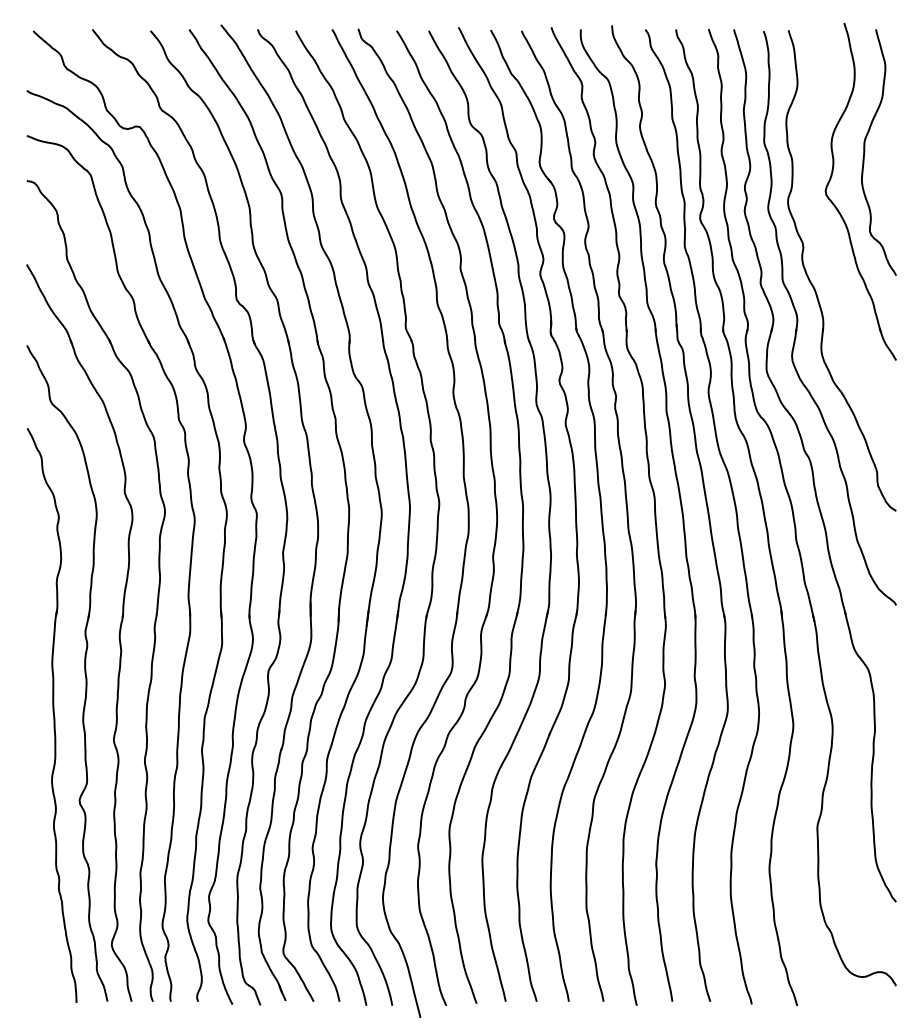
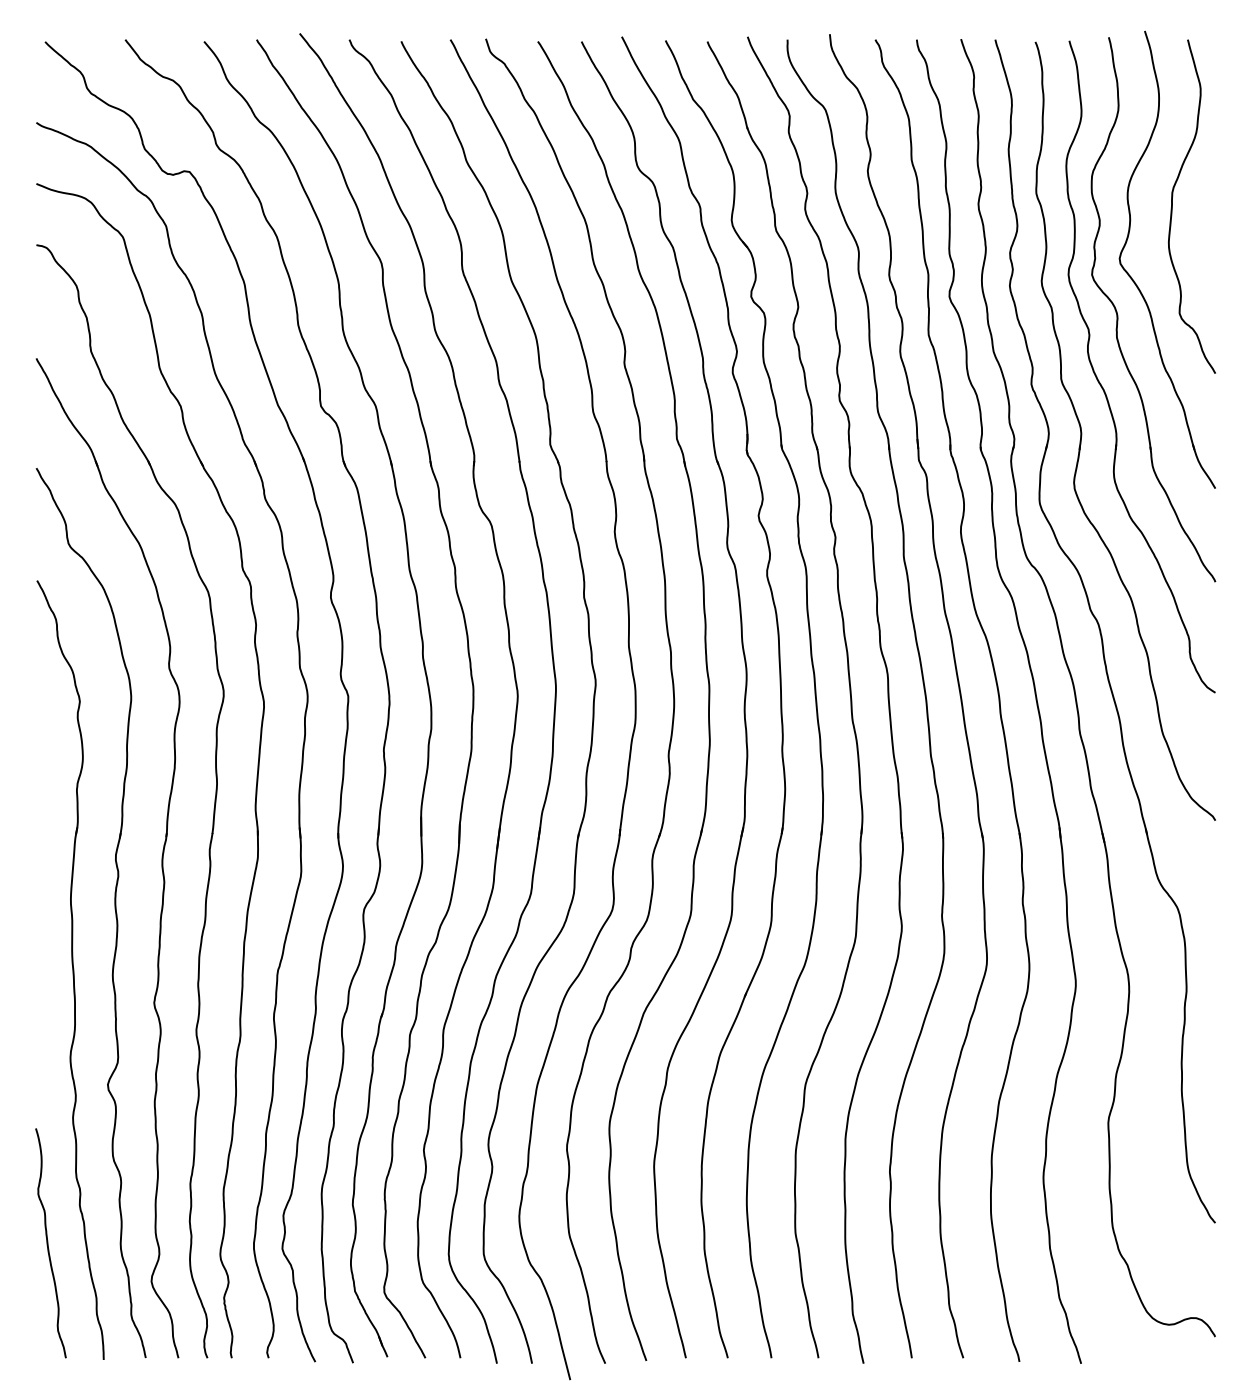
part: (824, 232) -> (1118, 315), added
curve: (35, 917) -> (48, 1243), added

